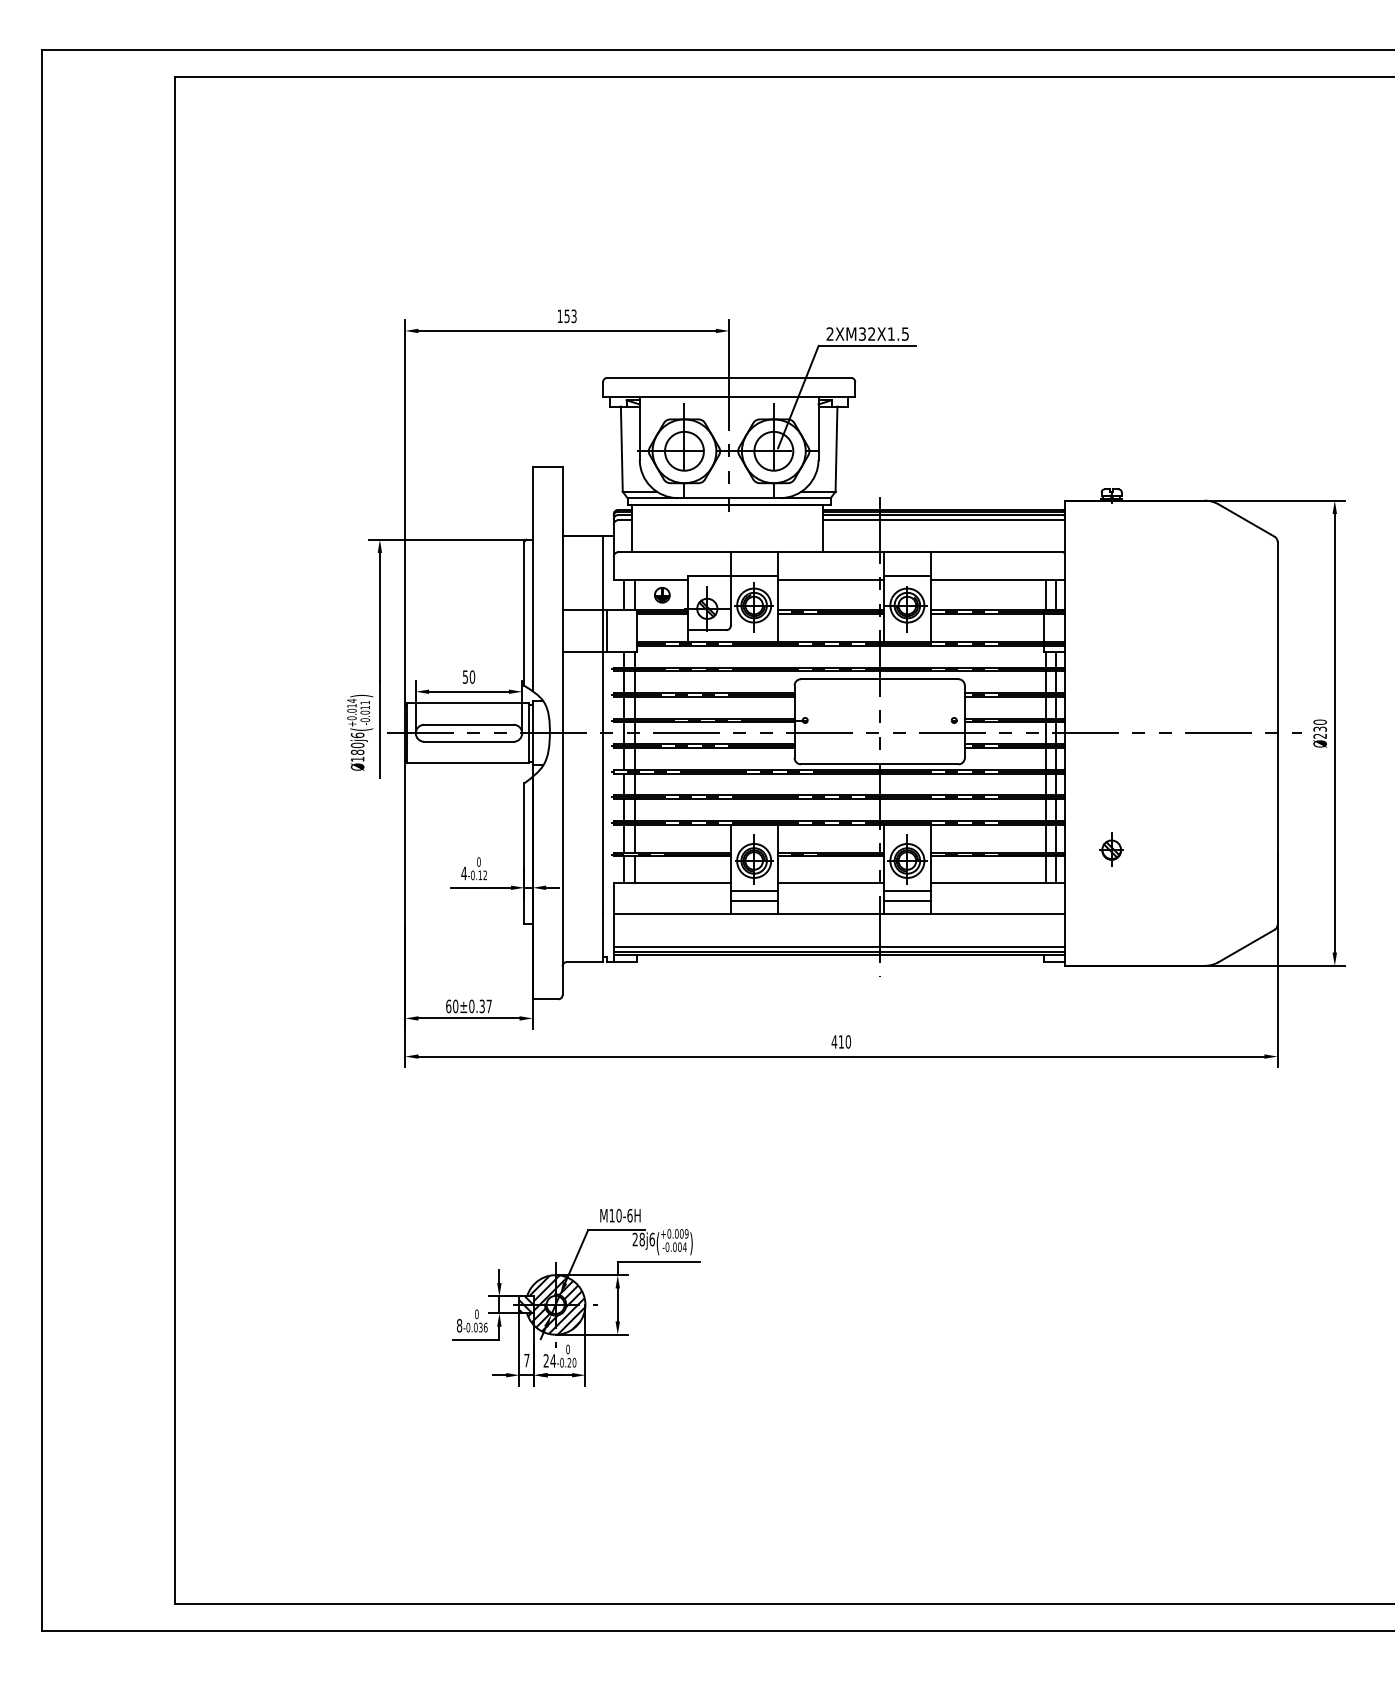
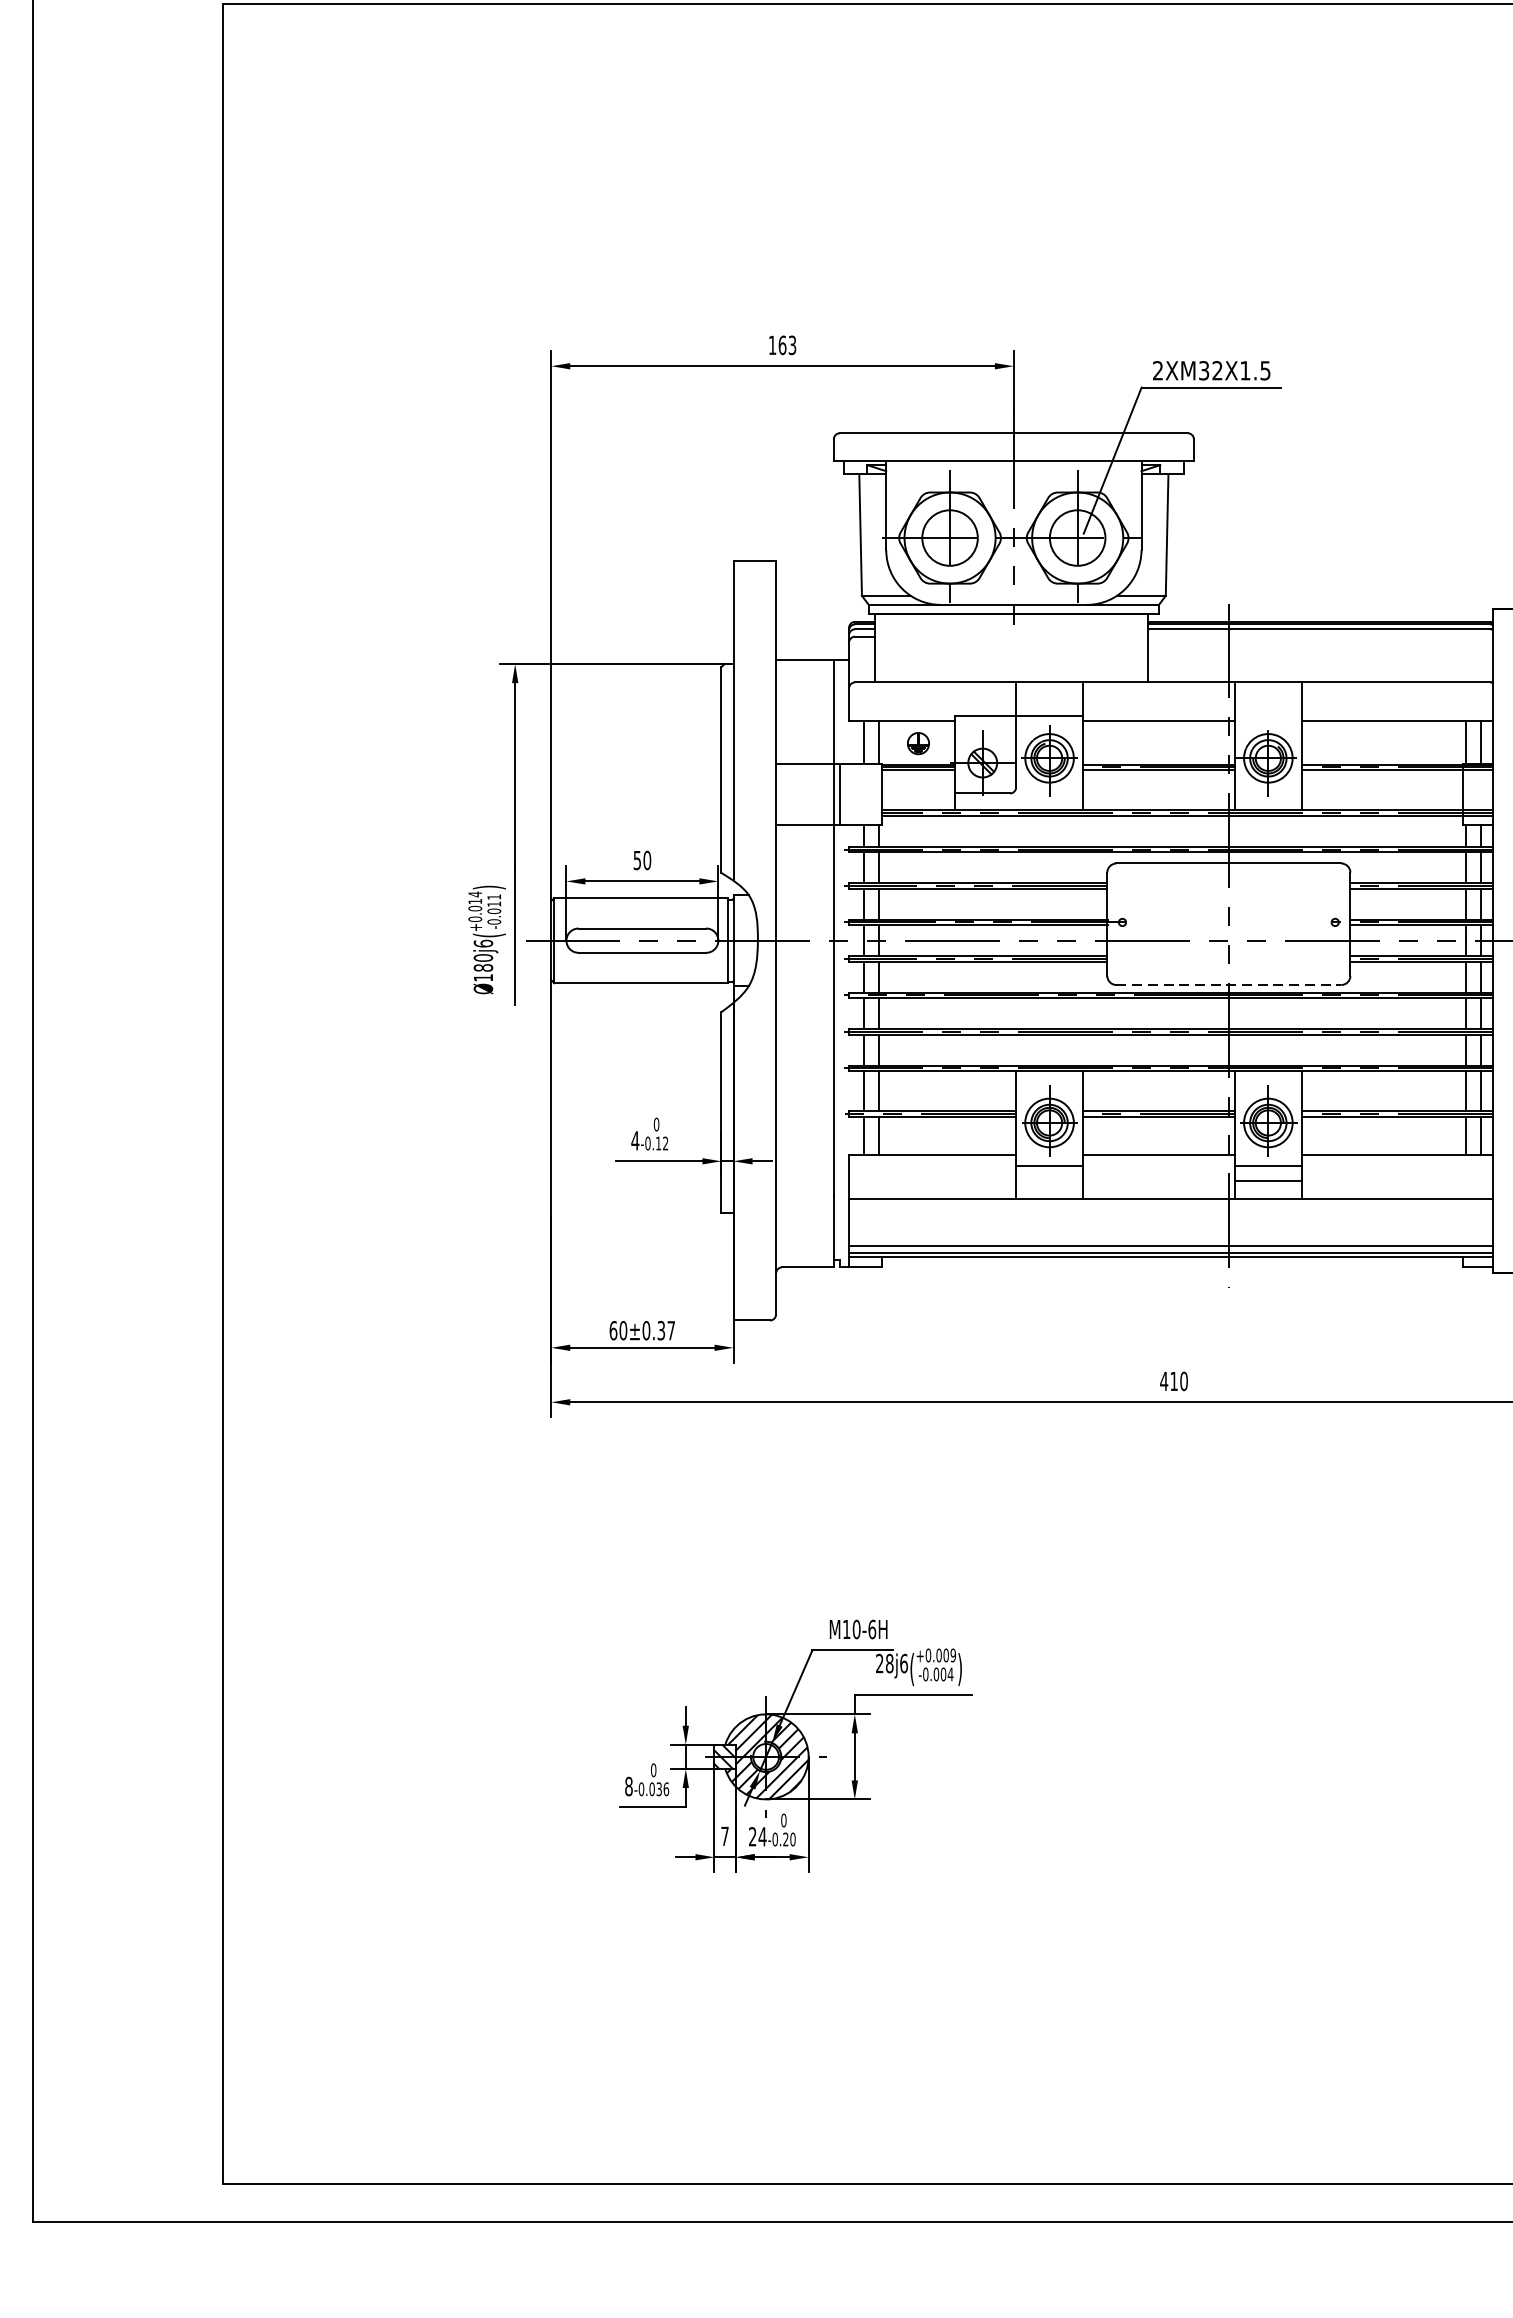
text: (566, 316) -> (781, 345), 153 -> 163
line: (943, 520) -> (1319, 636), removed
line: (906, 575) -> (1267, 715), removed
line: (879, 764) -> (1228, 985), solid -> dashed
line: (753, 901) -> (1048, 1180), removed

